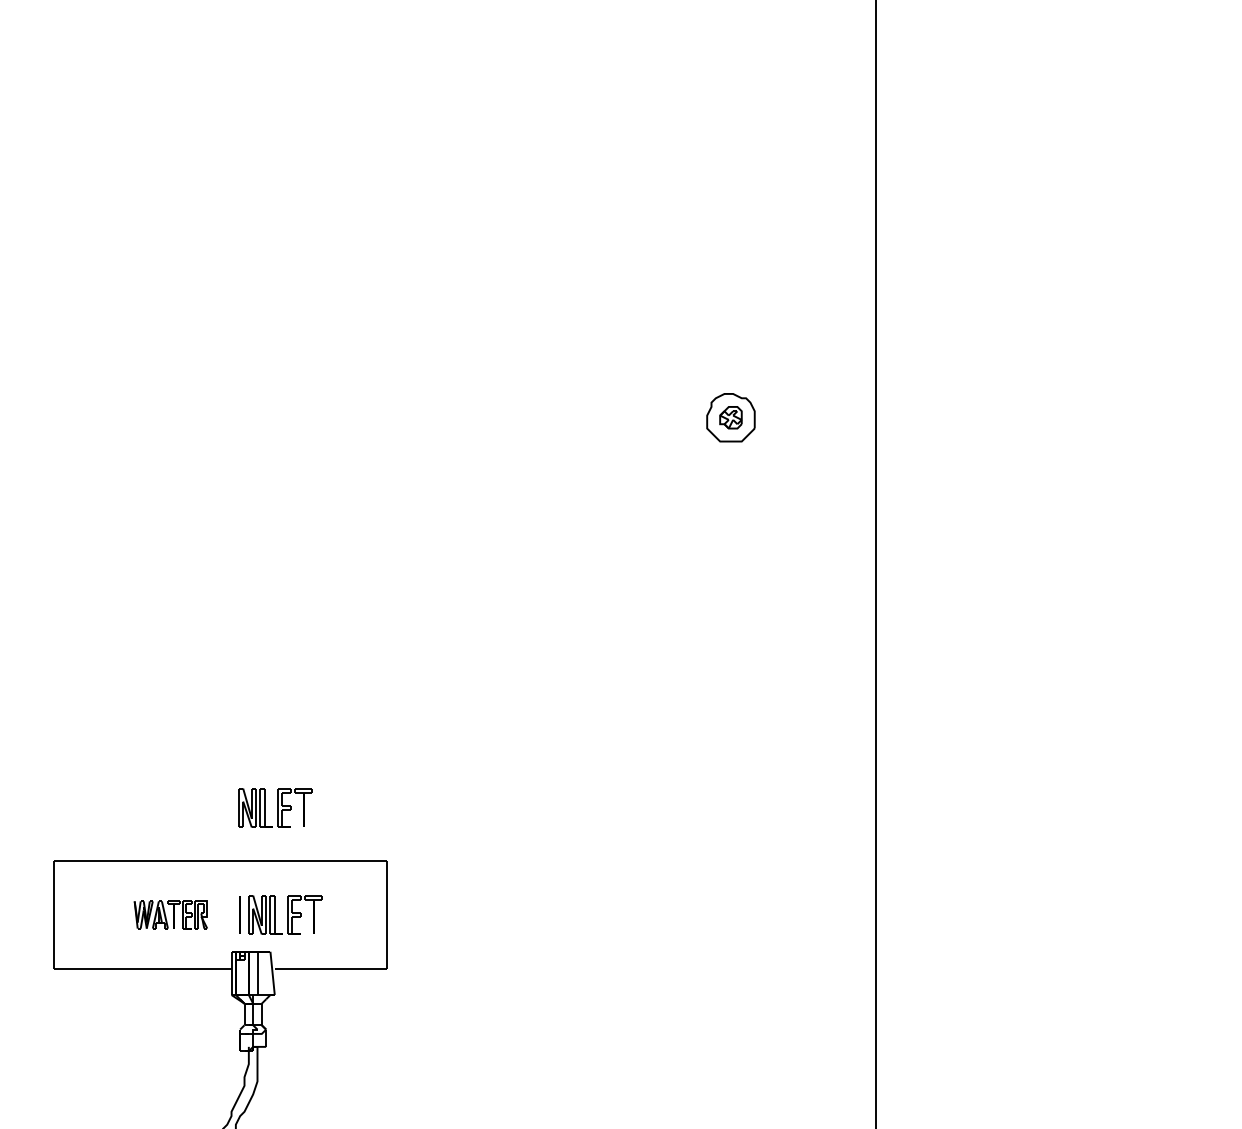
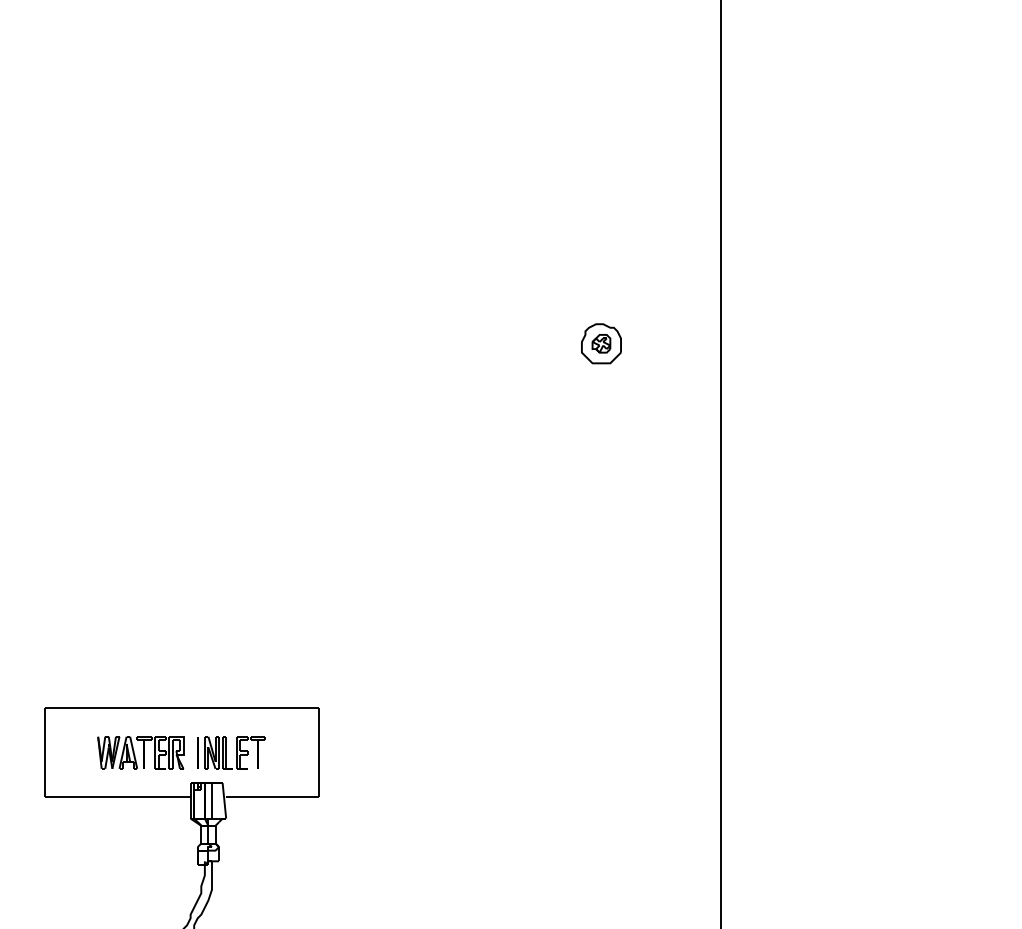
part: (275, 807) -> (226, 664), removed
part: (170, 914) -> (140, 752), size x1.43

